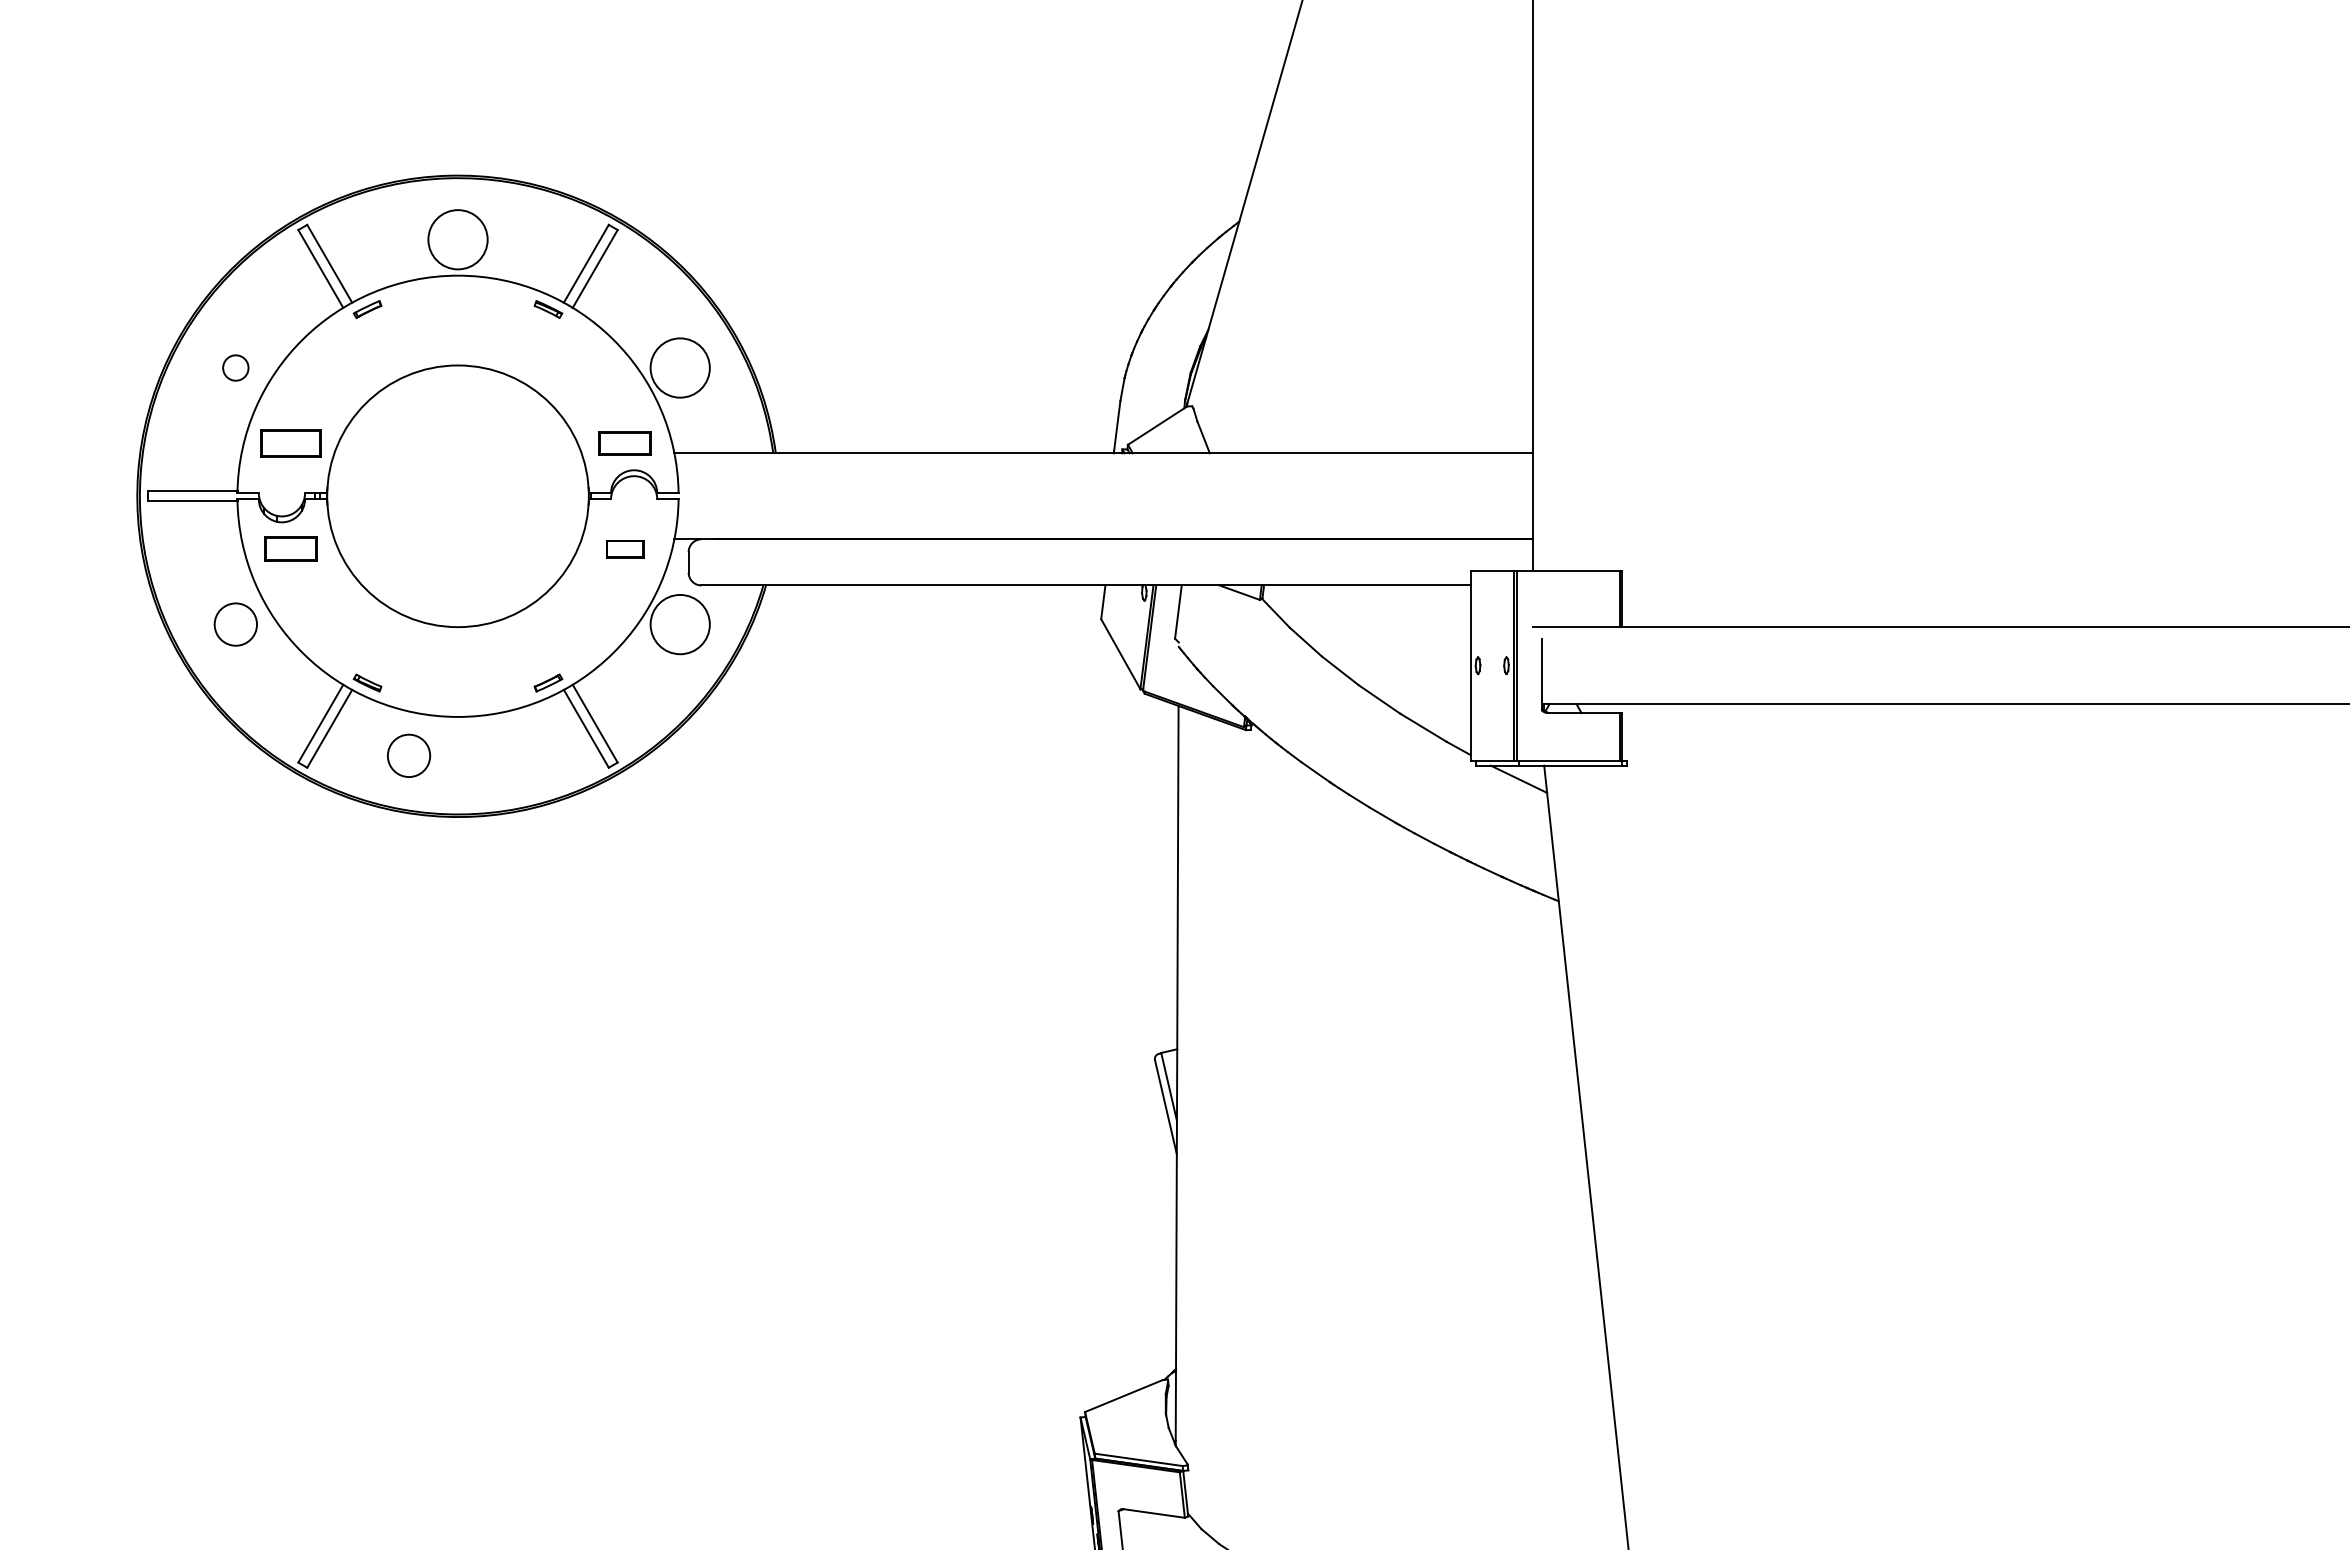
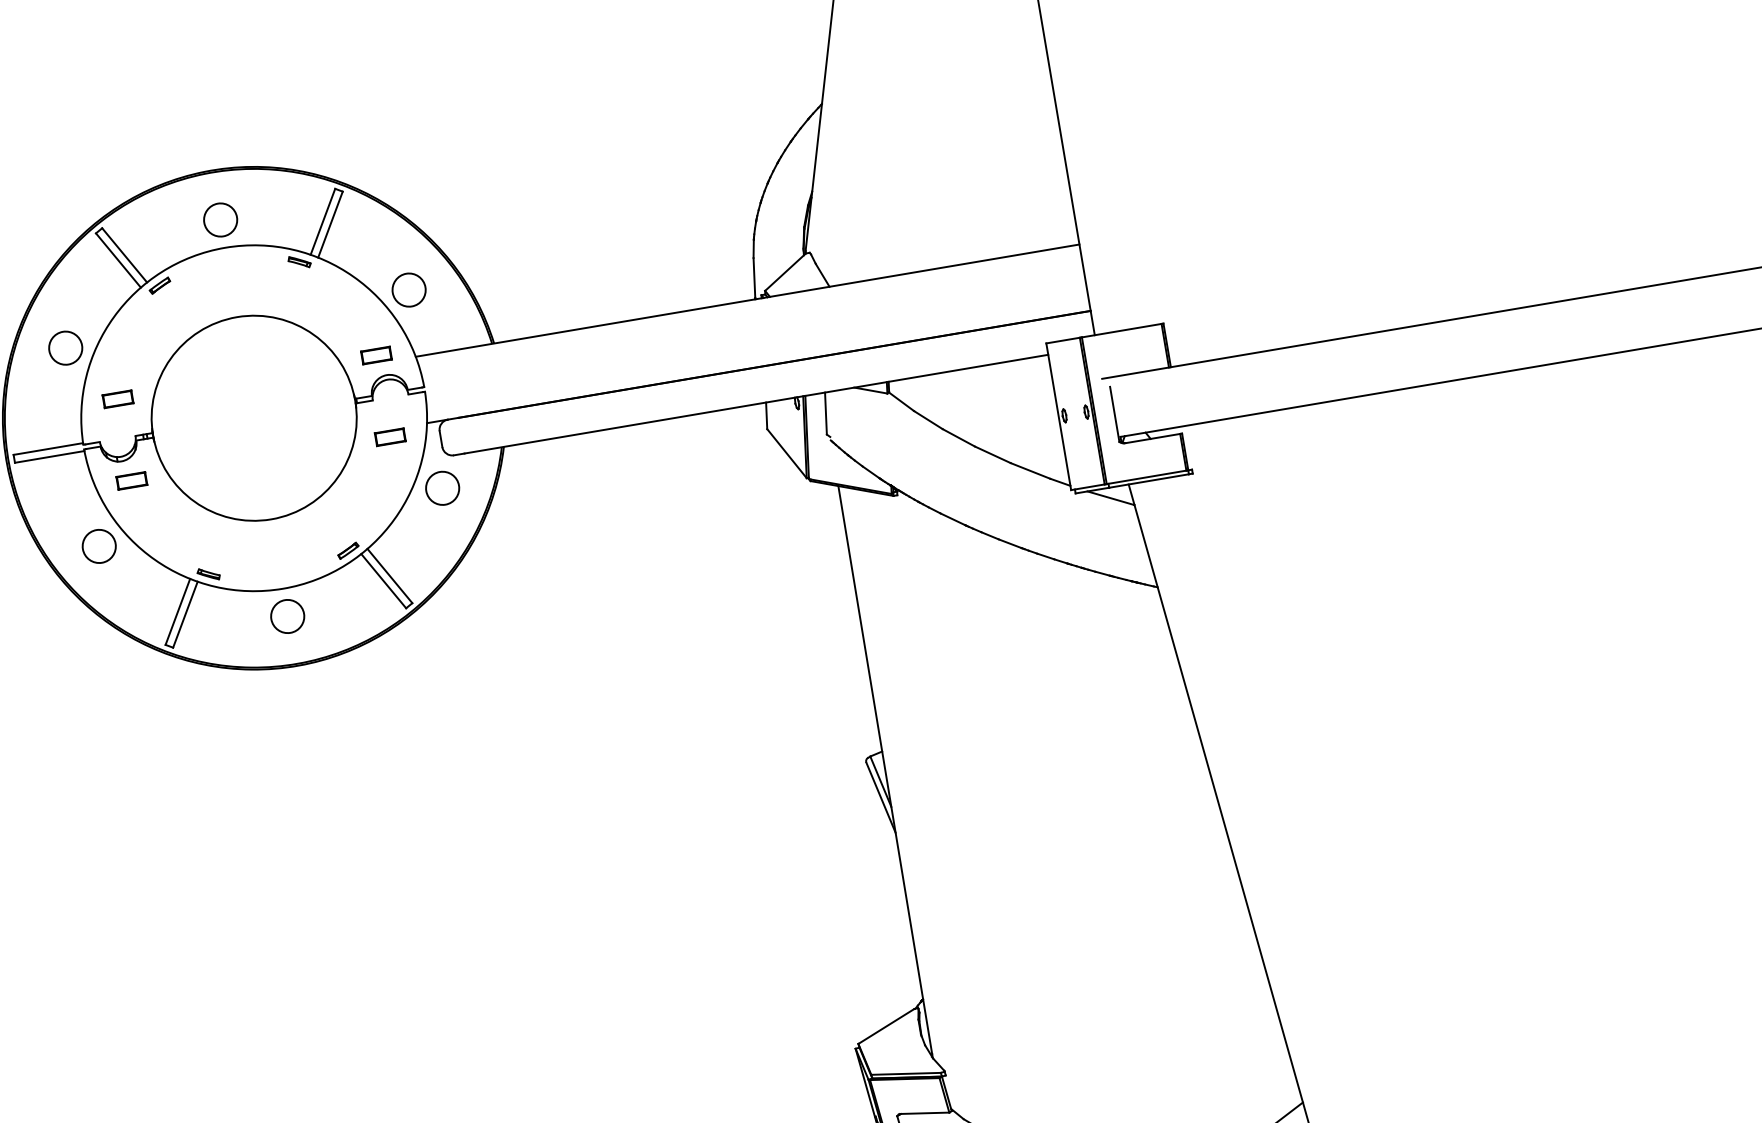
circle: (457, 239) -> (220, 219), size x0.71
circle: (235, 367) -> (65, 347), size x1.67
circle: (680, 367) -> (409, 289), size x0.71
part: (290, 443) -> (117, 399), size x0.62
part: (625, 443) -> (376, 355), size x0.71
part: (290, 549) -> (131, 481), size x0.71
circle: (680, 624) -> (442, 488), size x0.71
circle: (409, 755) -> (288, 616), moved

